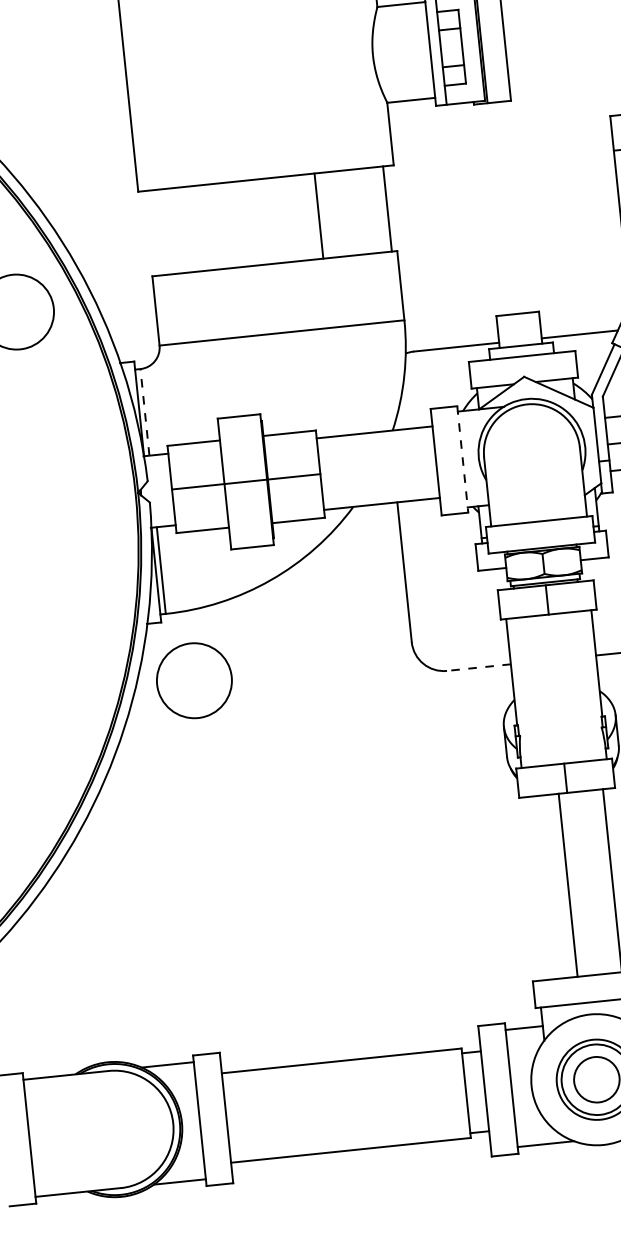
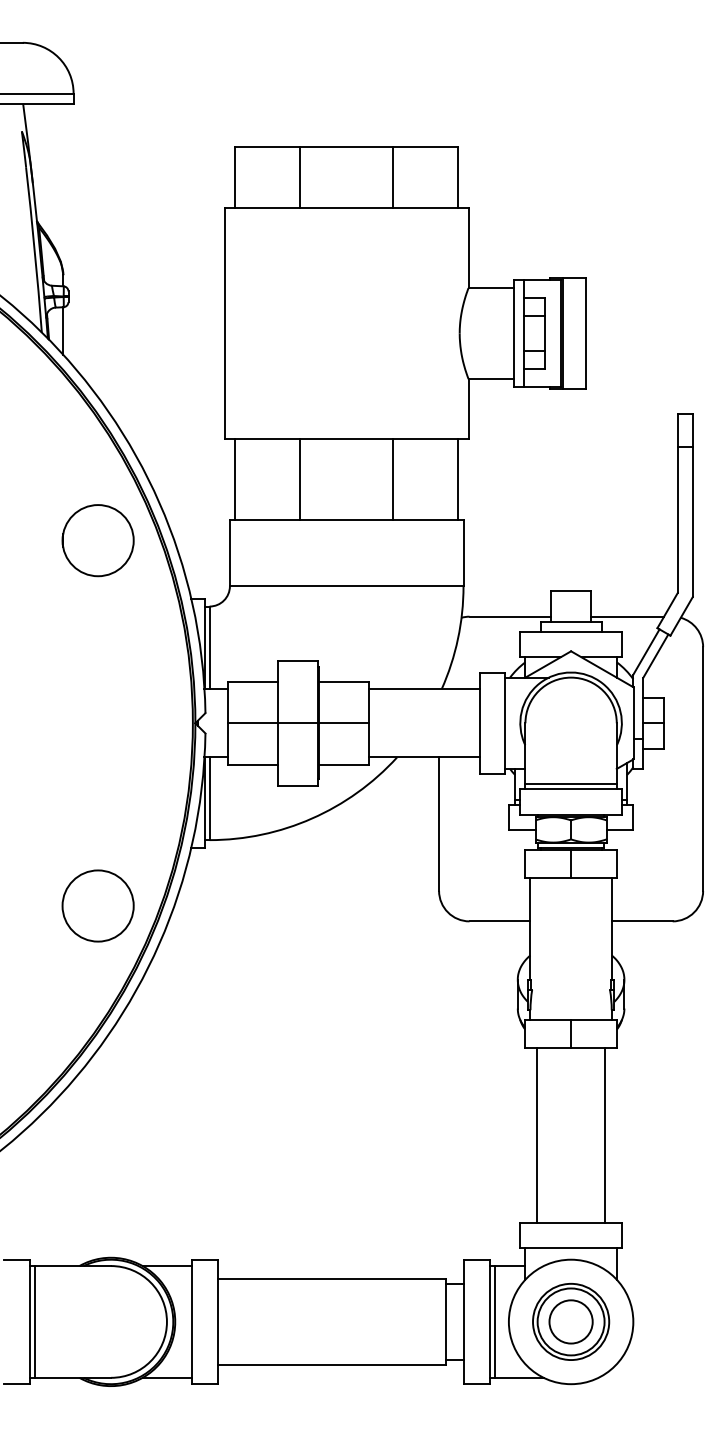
line: (221, 226) -> (300, 479), added
line: (152, 233) -> (234, 479), added
line: (144, 412) -> (209, 647), dashed -> solid
line: (463, 459) -> (505, 723), dashed -> solid
line: (538, 516) -> (570, 784), added
line: (478, 667) -> (499, 921), dashed -> solid
circle: (193, 680) -> (97, 905), moved
line: (567, 885) -> (536, 1135), moved
line: (516, 1087) -> (494, 1321), added
line: (34, 1137) -> (34, 1321), added

